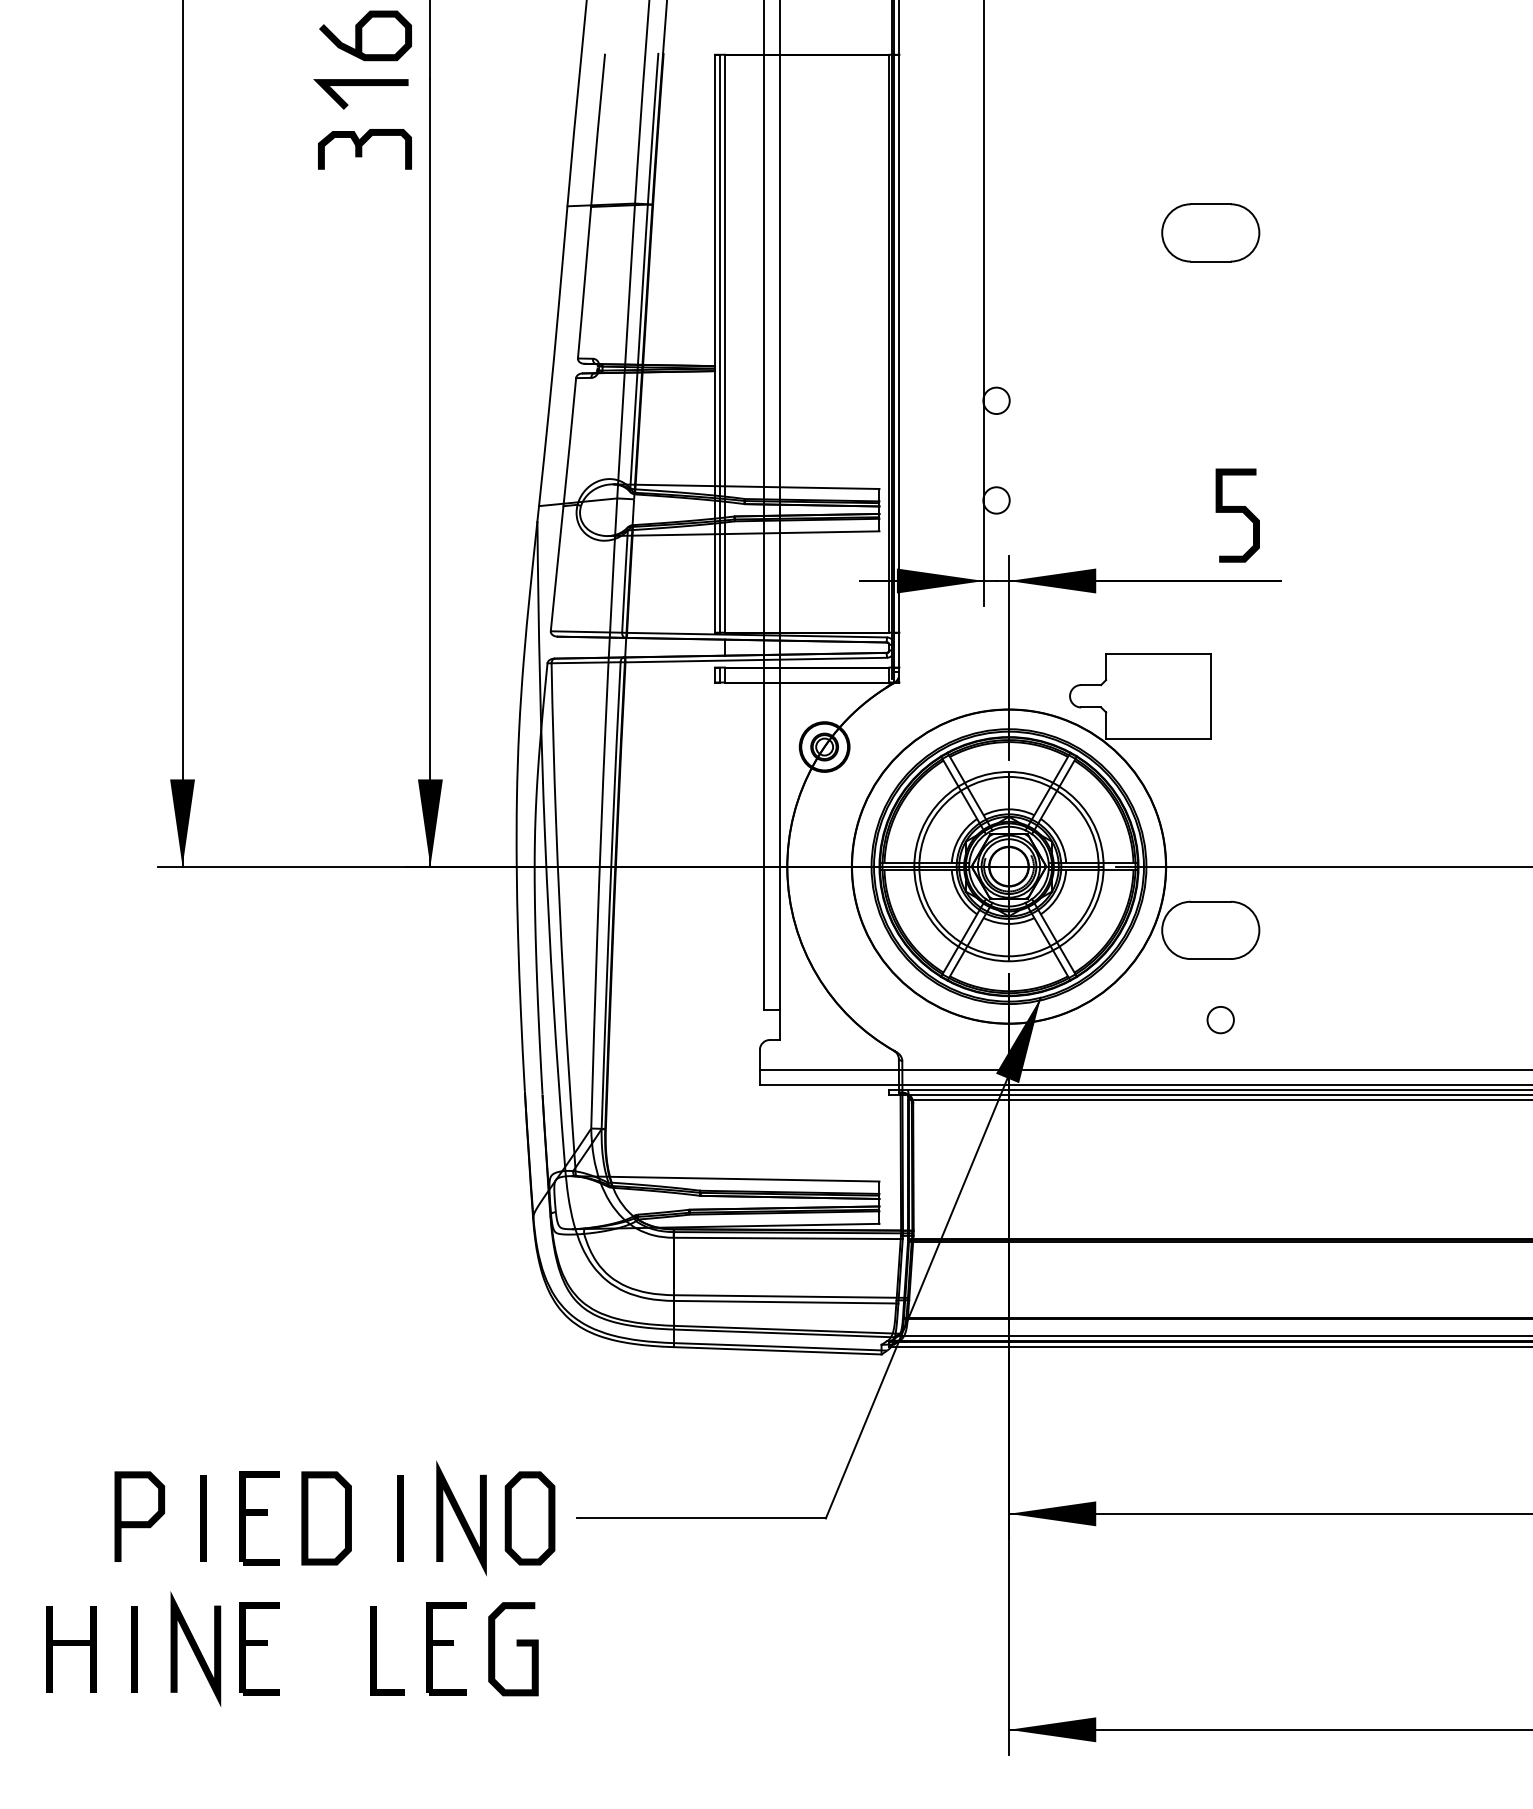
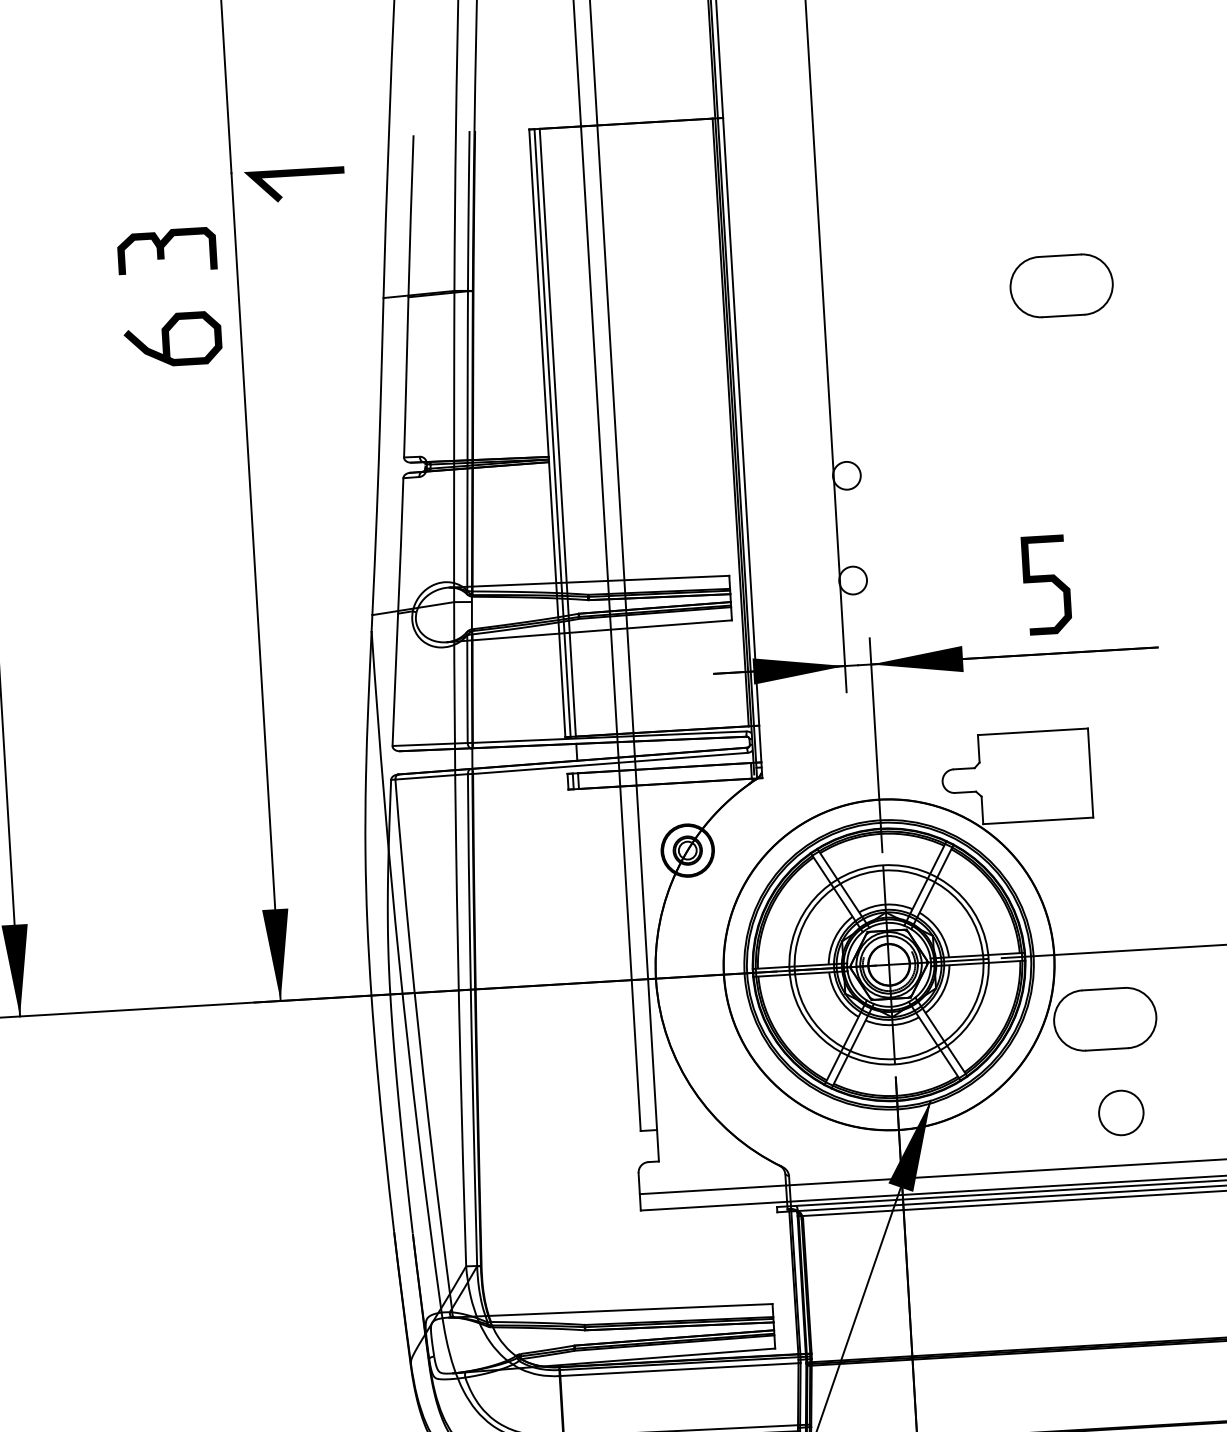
curve: (362, 35) -> (169, 339), moved
line: (360, 85) -> (294, 175), moved
curve: (1237, 512) -> (1046, 581), moved
circle: (1220, 1019) -> (1121, 1112), size x1.6

